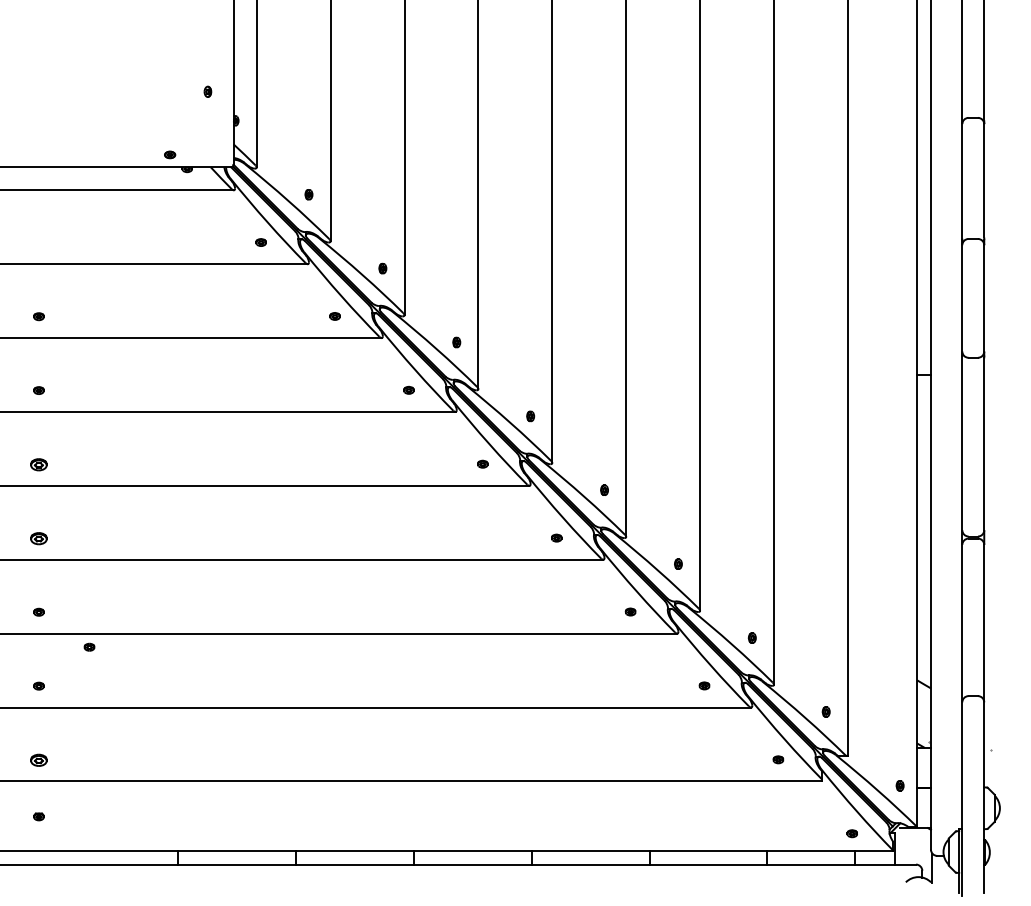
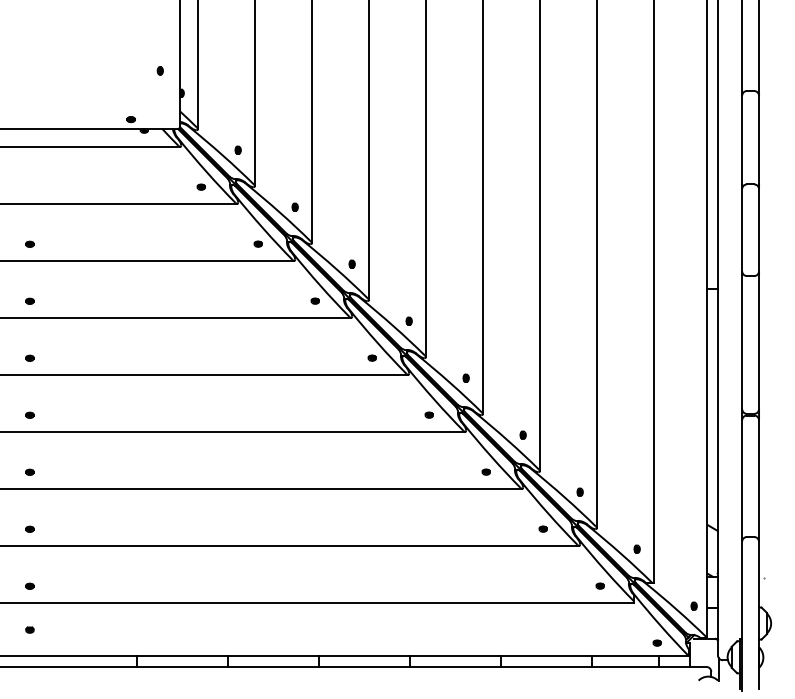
part: (38, 463) -> (29, 357), size x0.62
part: (38, 537) -> (29, 414), size x0.62
part: (88, 646) -> (68, 498), removed
part: (38, 758) -> (29, 585), size x0.62

